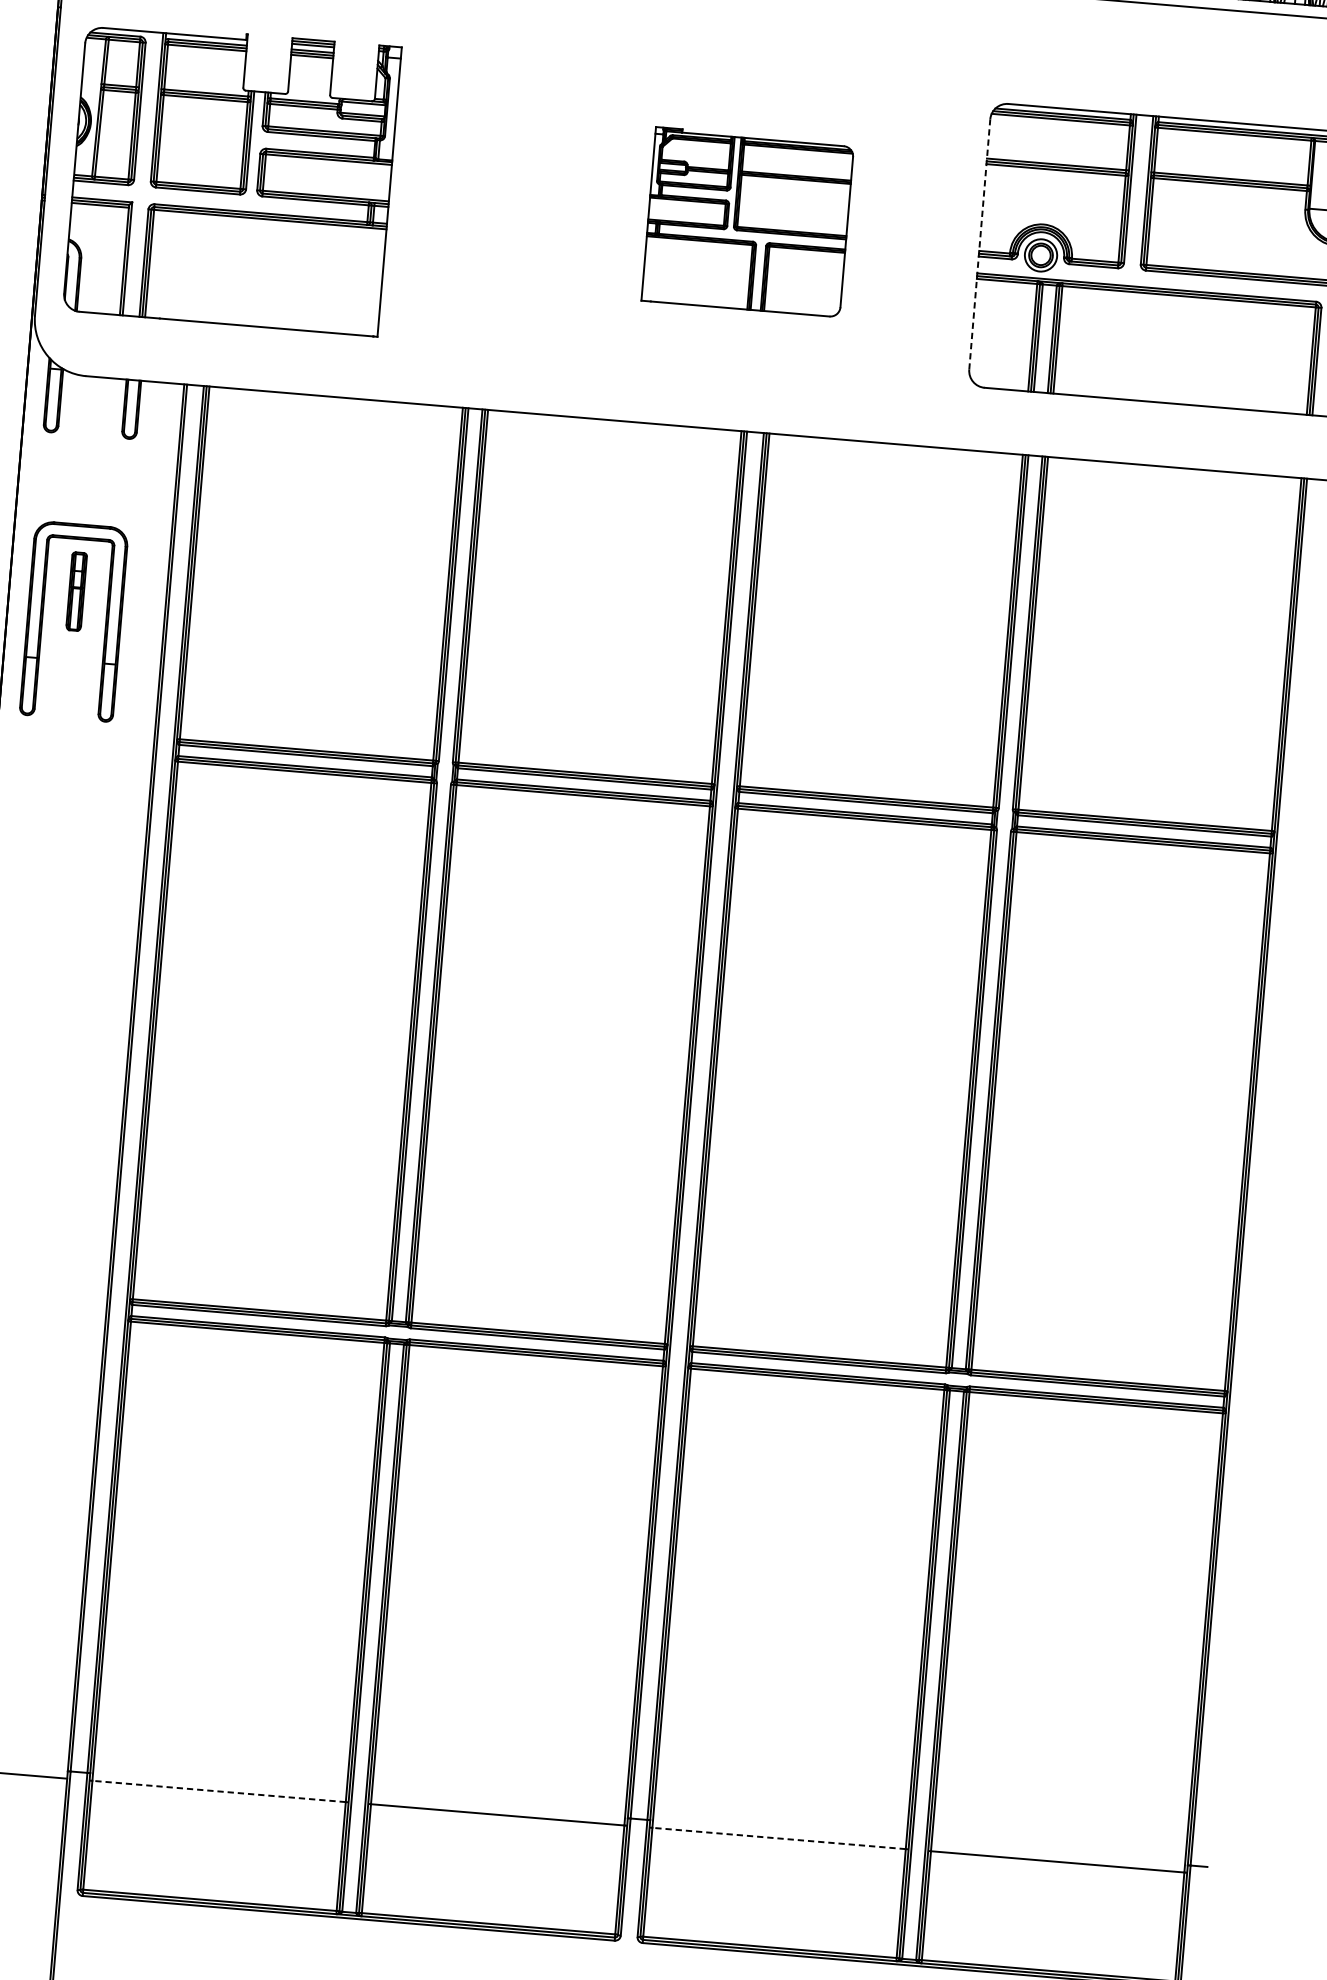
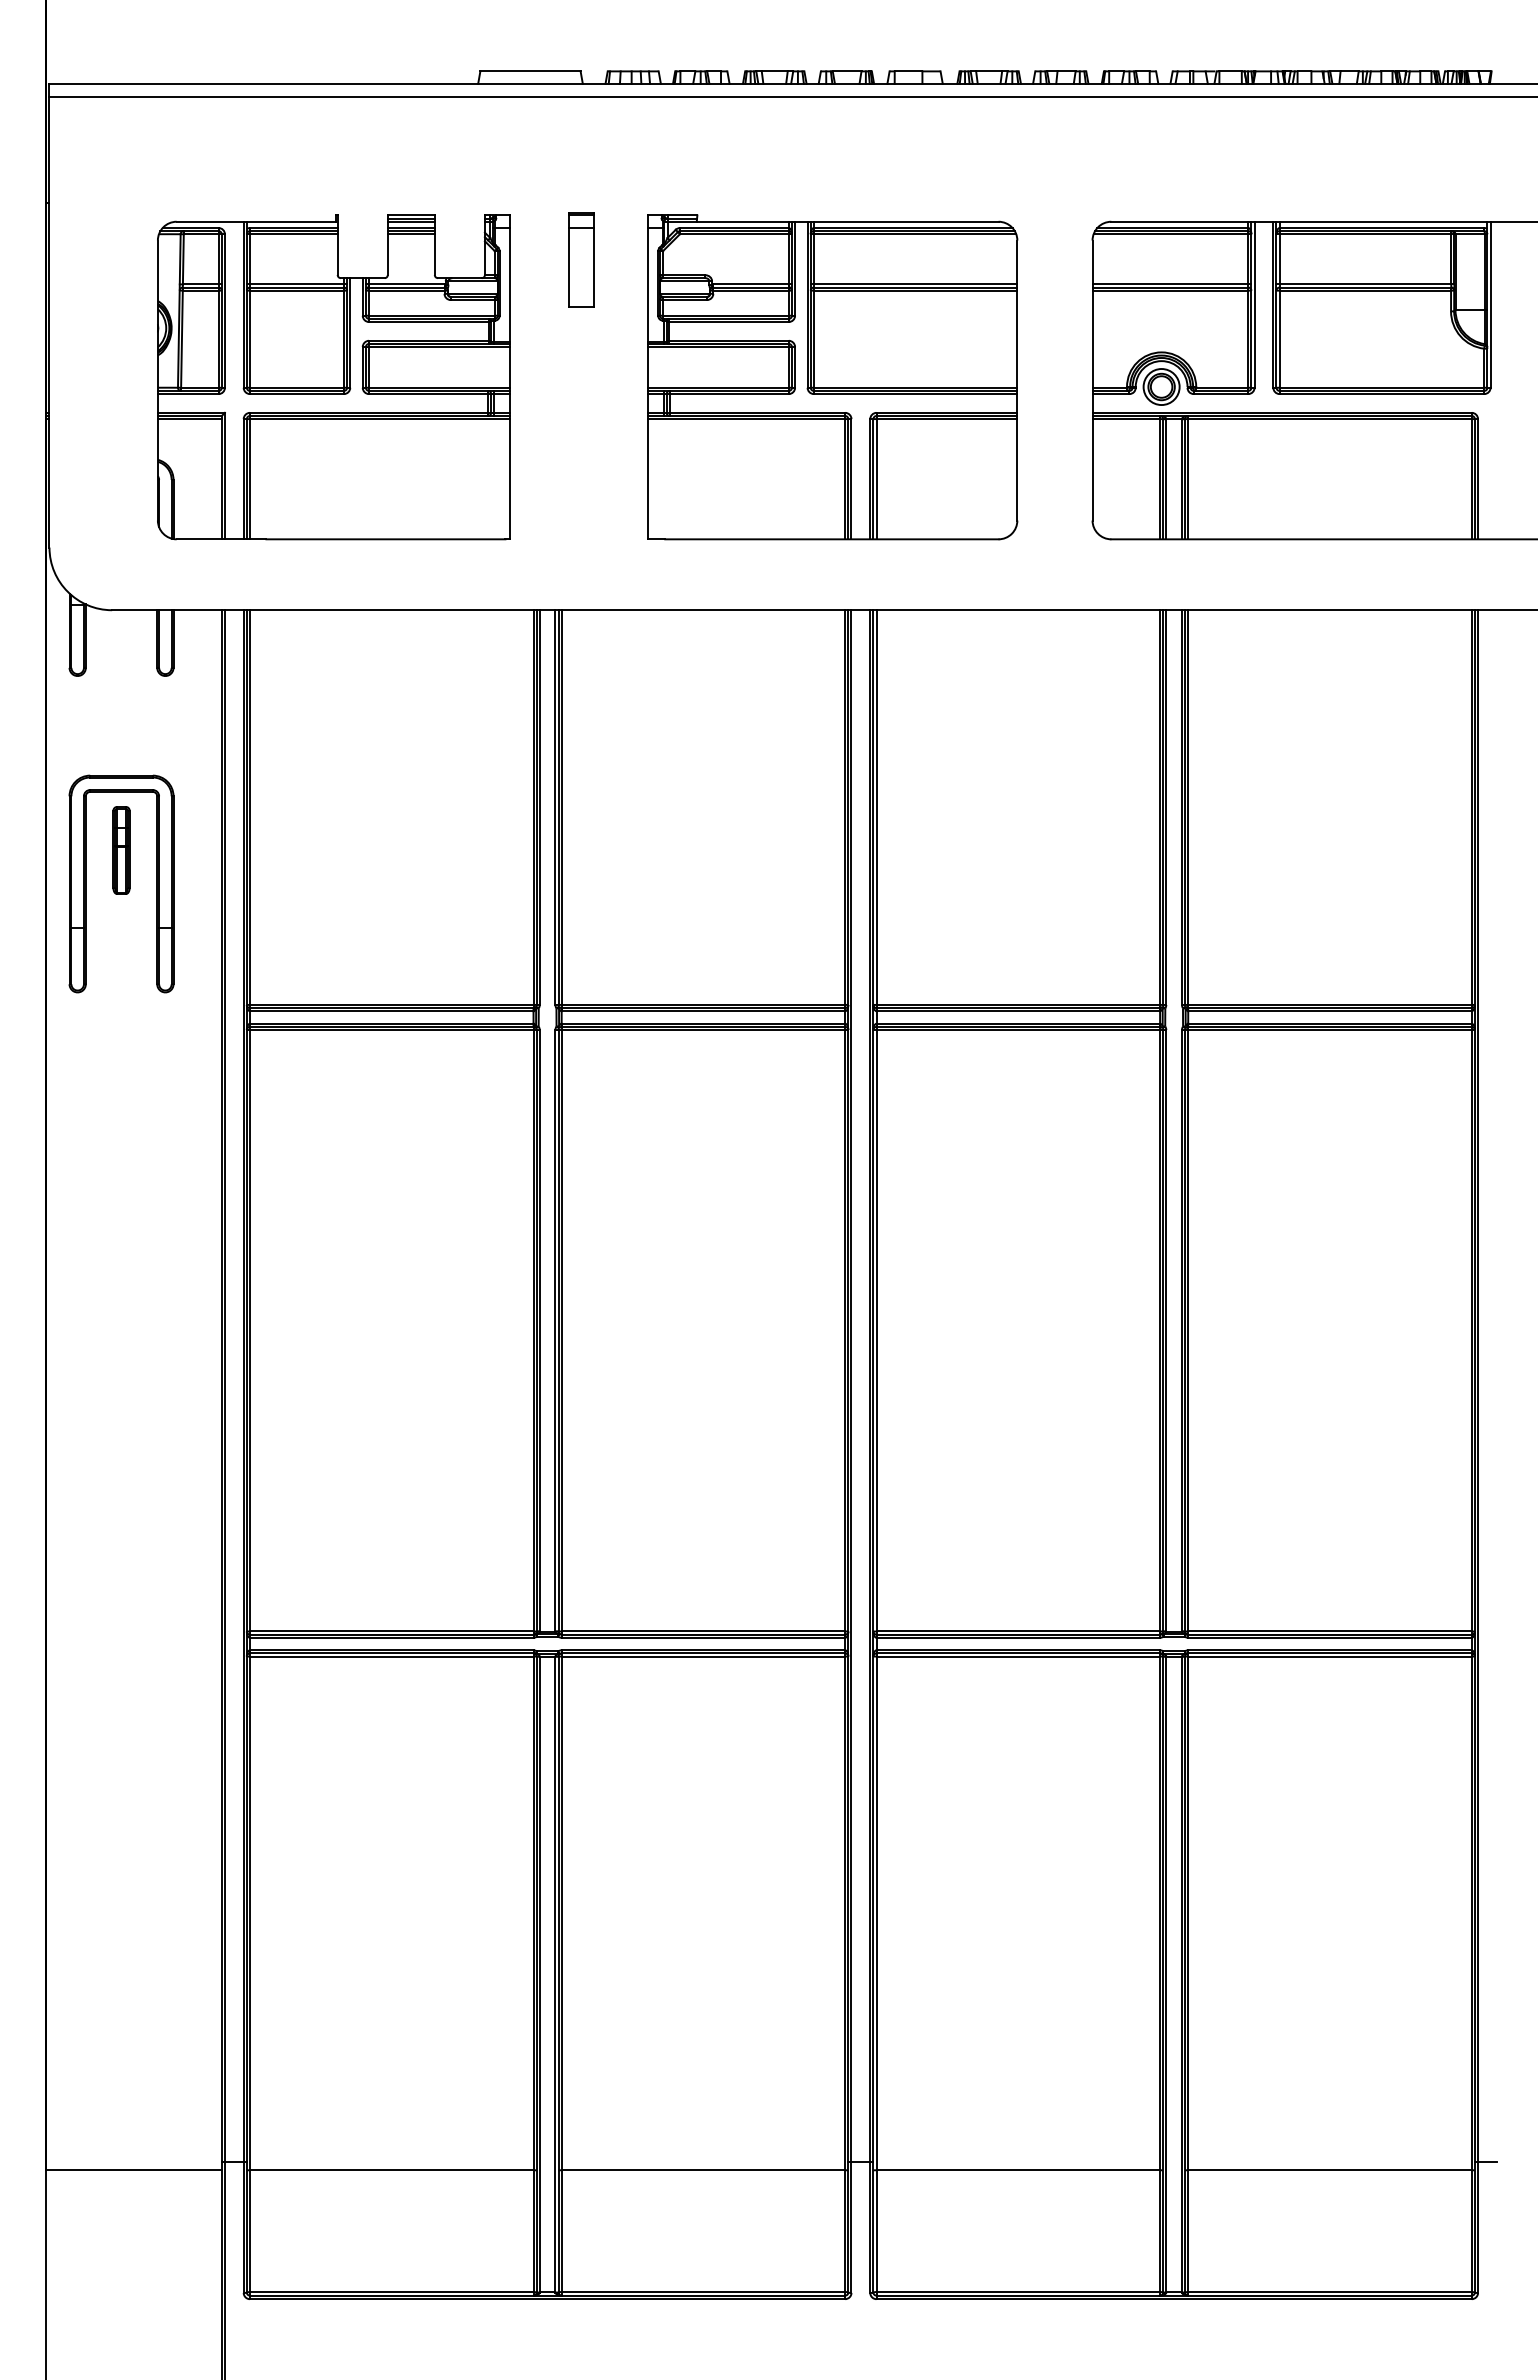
part: (532, 97) -> (581, 259), added
part: (231, 178) -> (333, 377), moved
part: (747, 222) -> (832, 377), size x1.67
line: (979, 244) -> (1092, 380), dashed -> solid
line: (218, 1791) -> (391, 2170), dashed -> solid
line: (779, 1838) -> (1018, 2170), dashed -> solid

